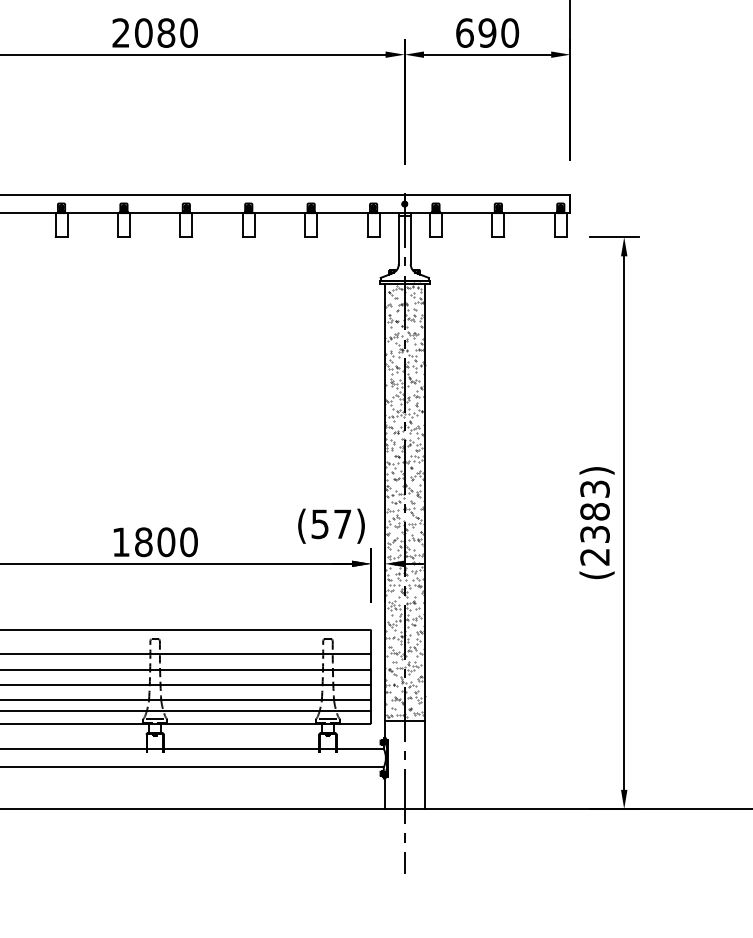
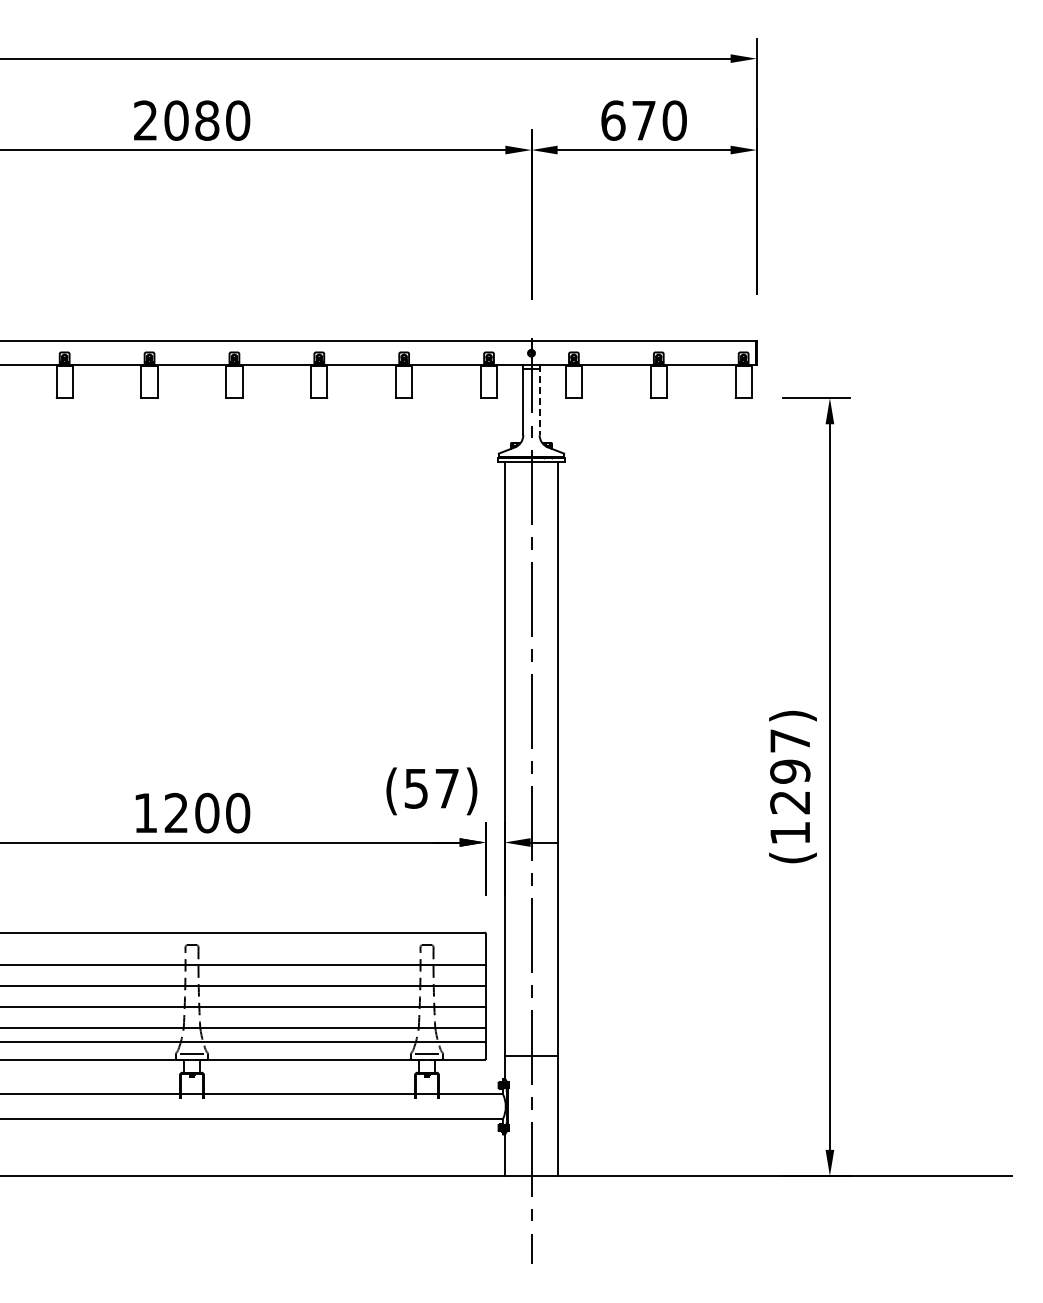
text: (487, 32) -> (643, 120), 690 -> 670
line: (410, 238) -> (539, 400), solid -> dashed
hatch: (404, 500) -> (531, 756), removed
text: (595, 522) -> (790, 786), (2383) -> (1297)
text: (143, 541) -> (176, 812), 1800 -> 1200

